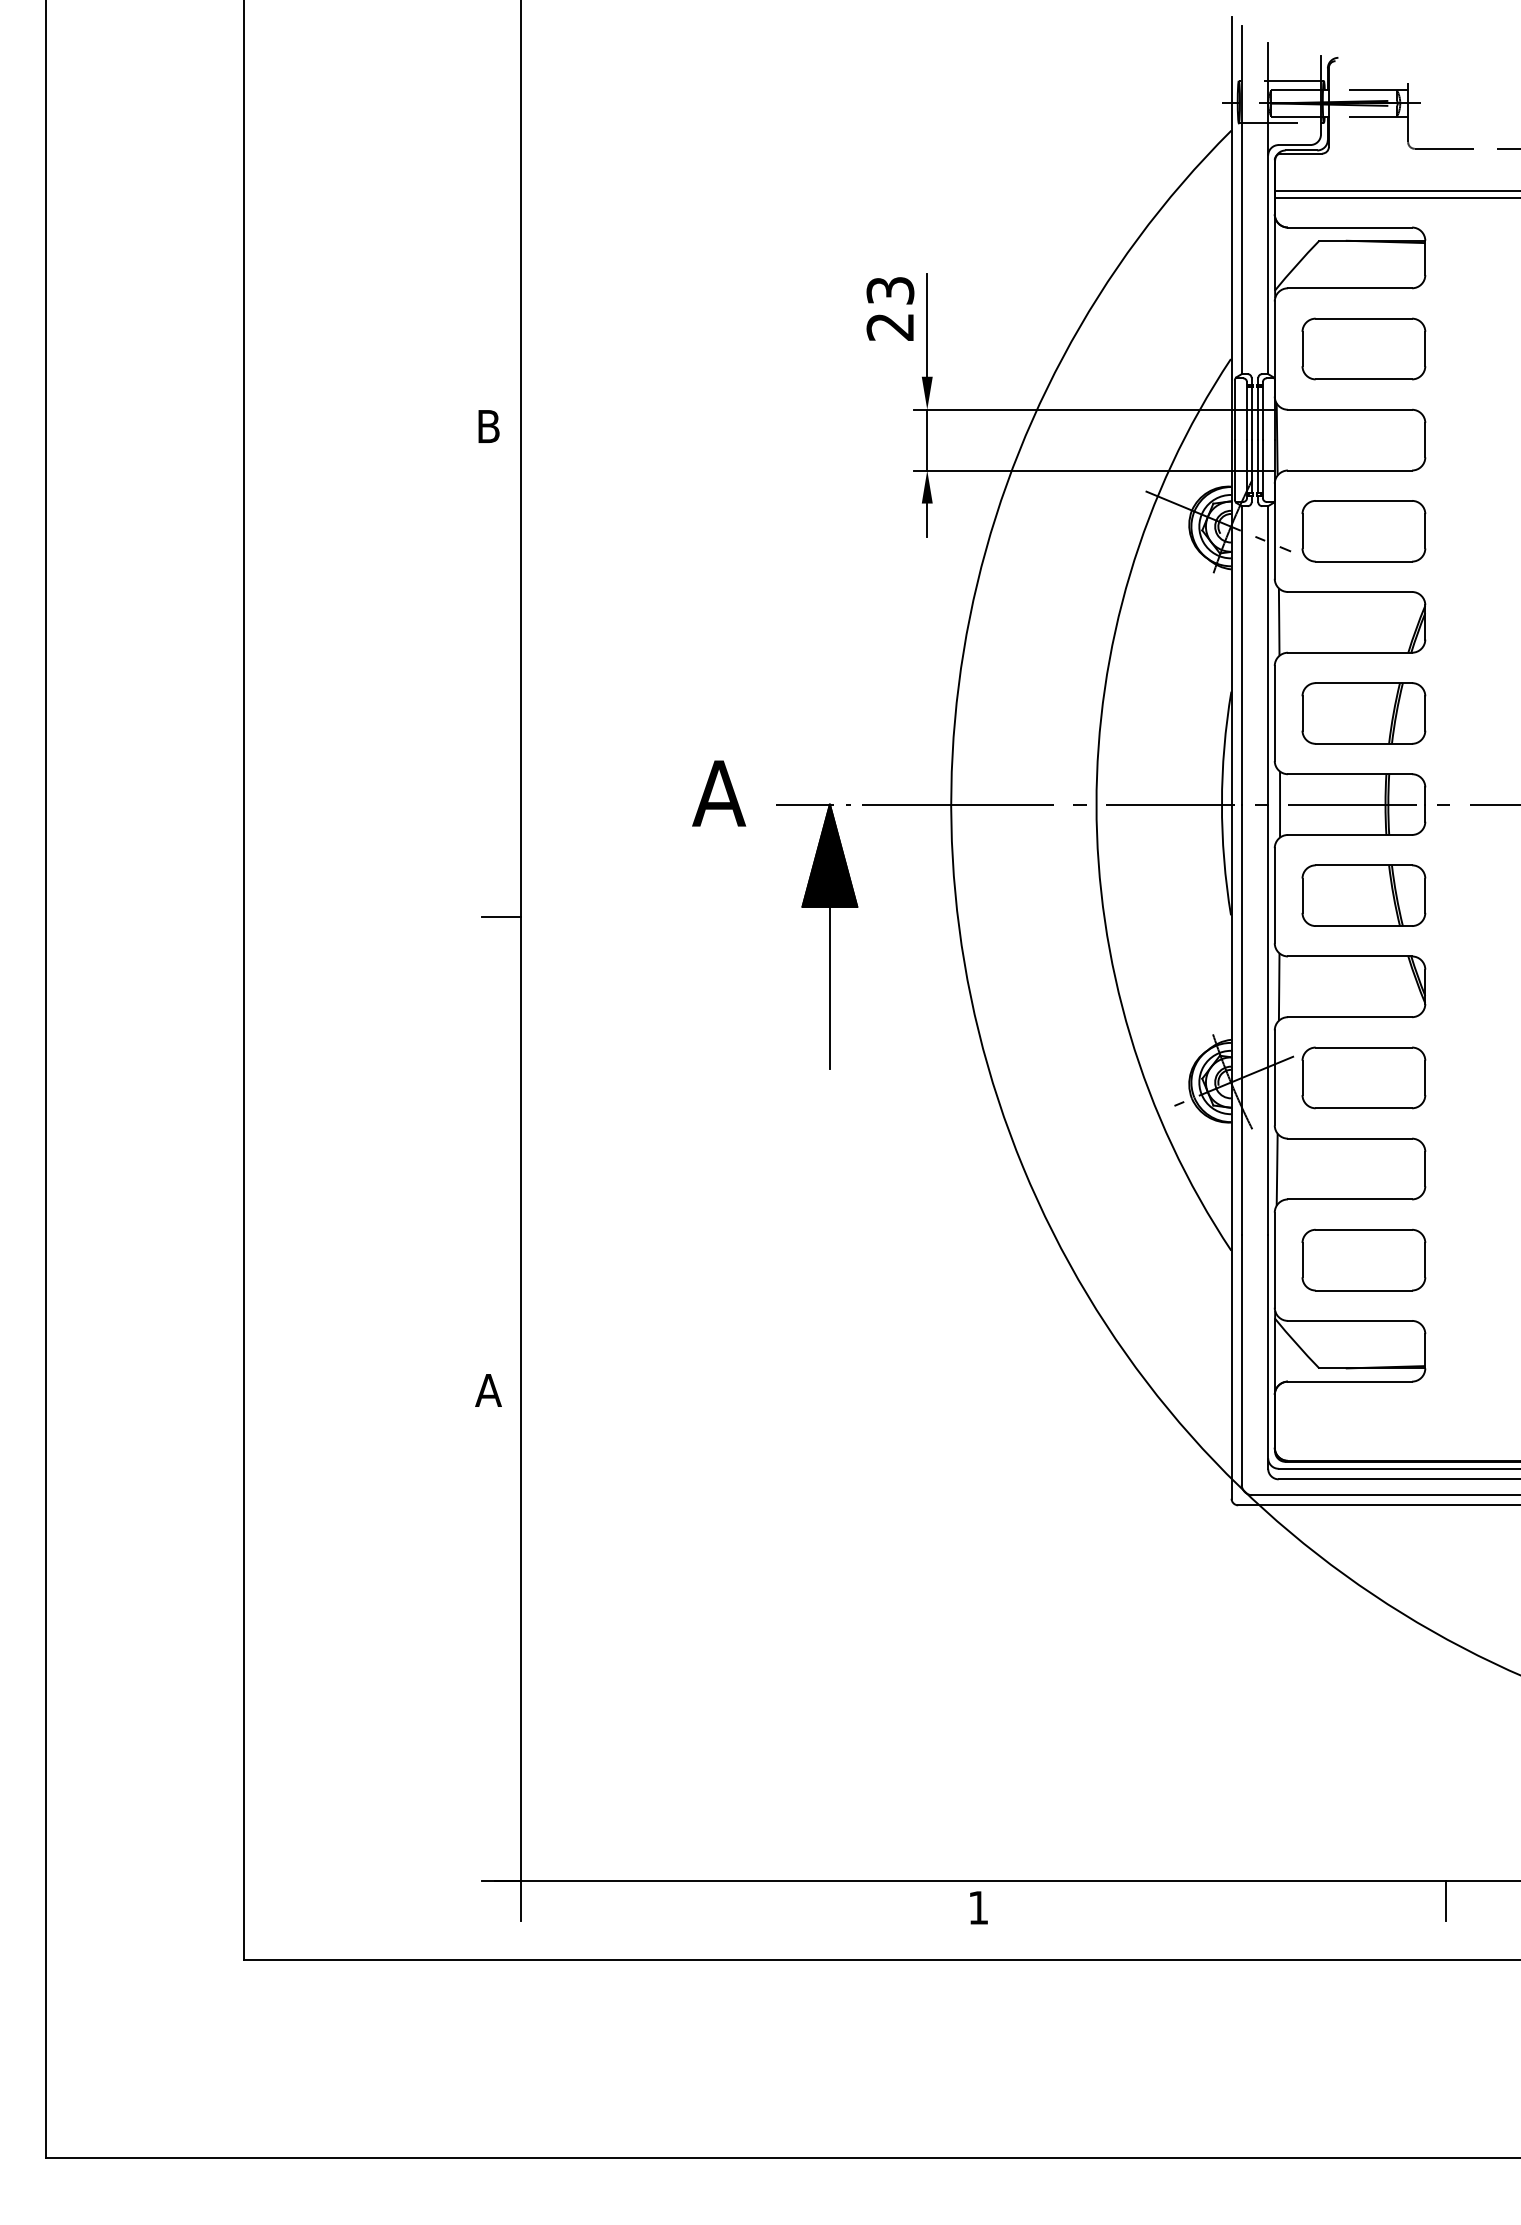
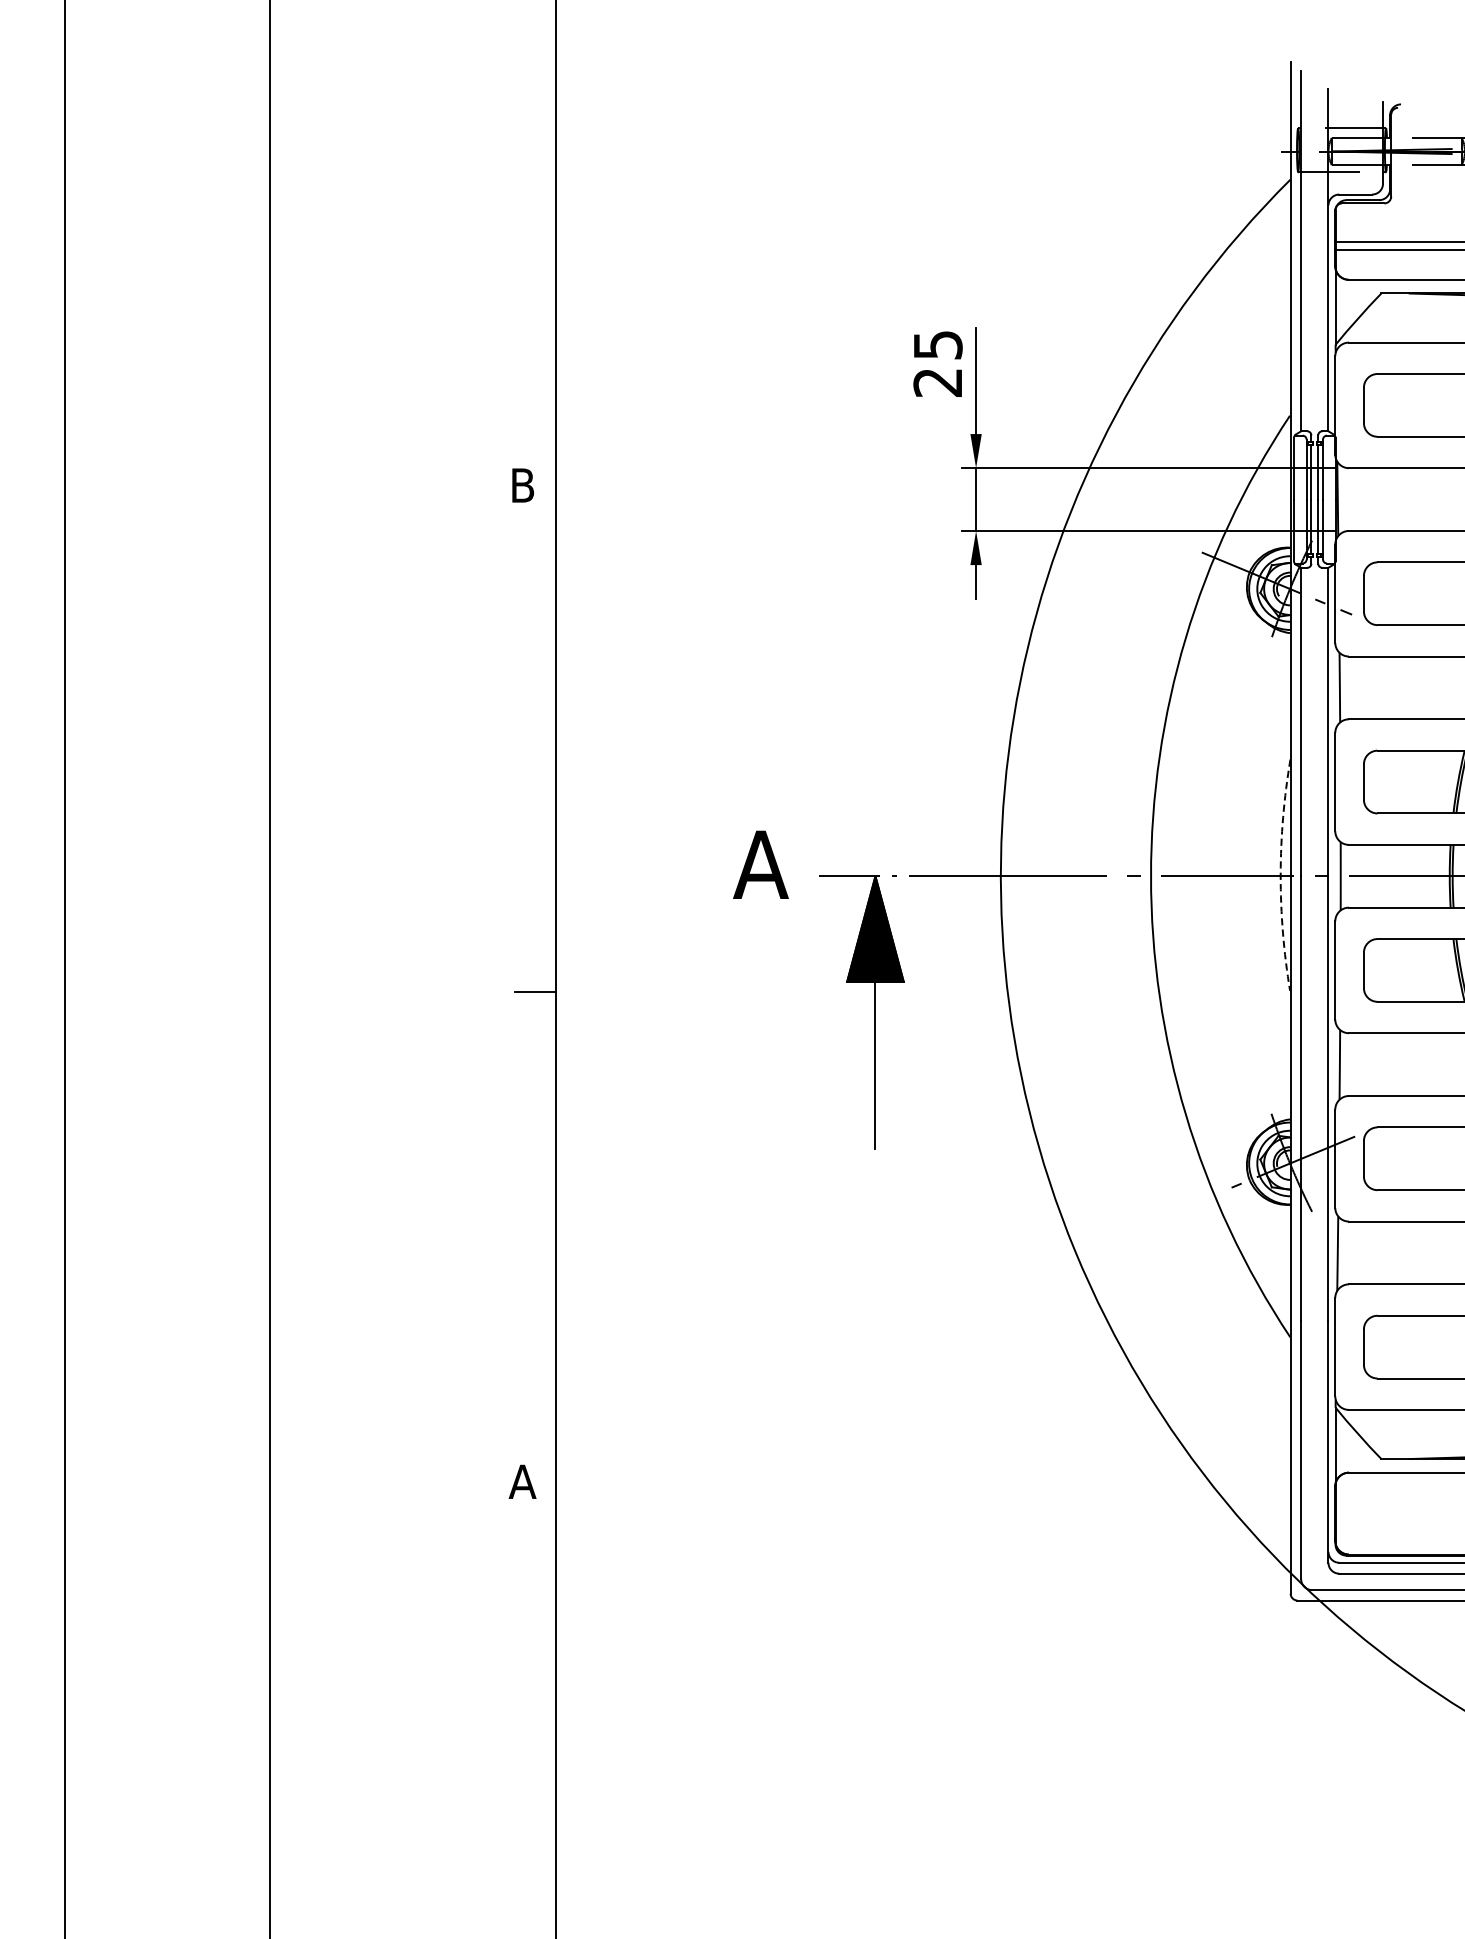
text: (889, 290) -> (937, 344), 23 -> 25
arc: (1221, 803) -> (1280, 875), solid -> dashed

